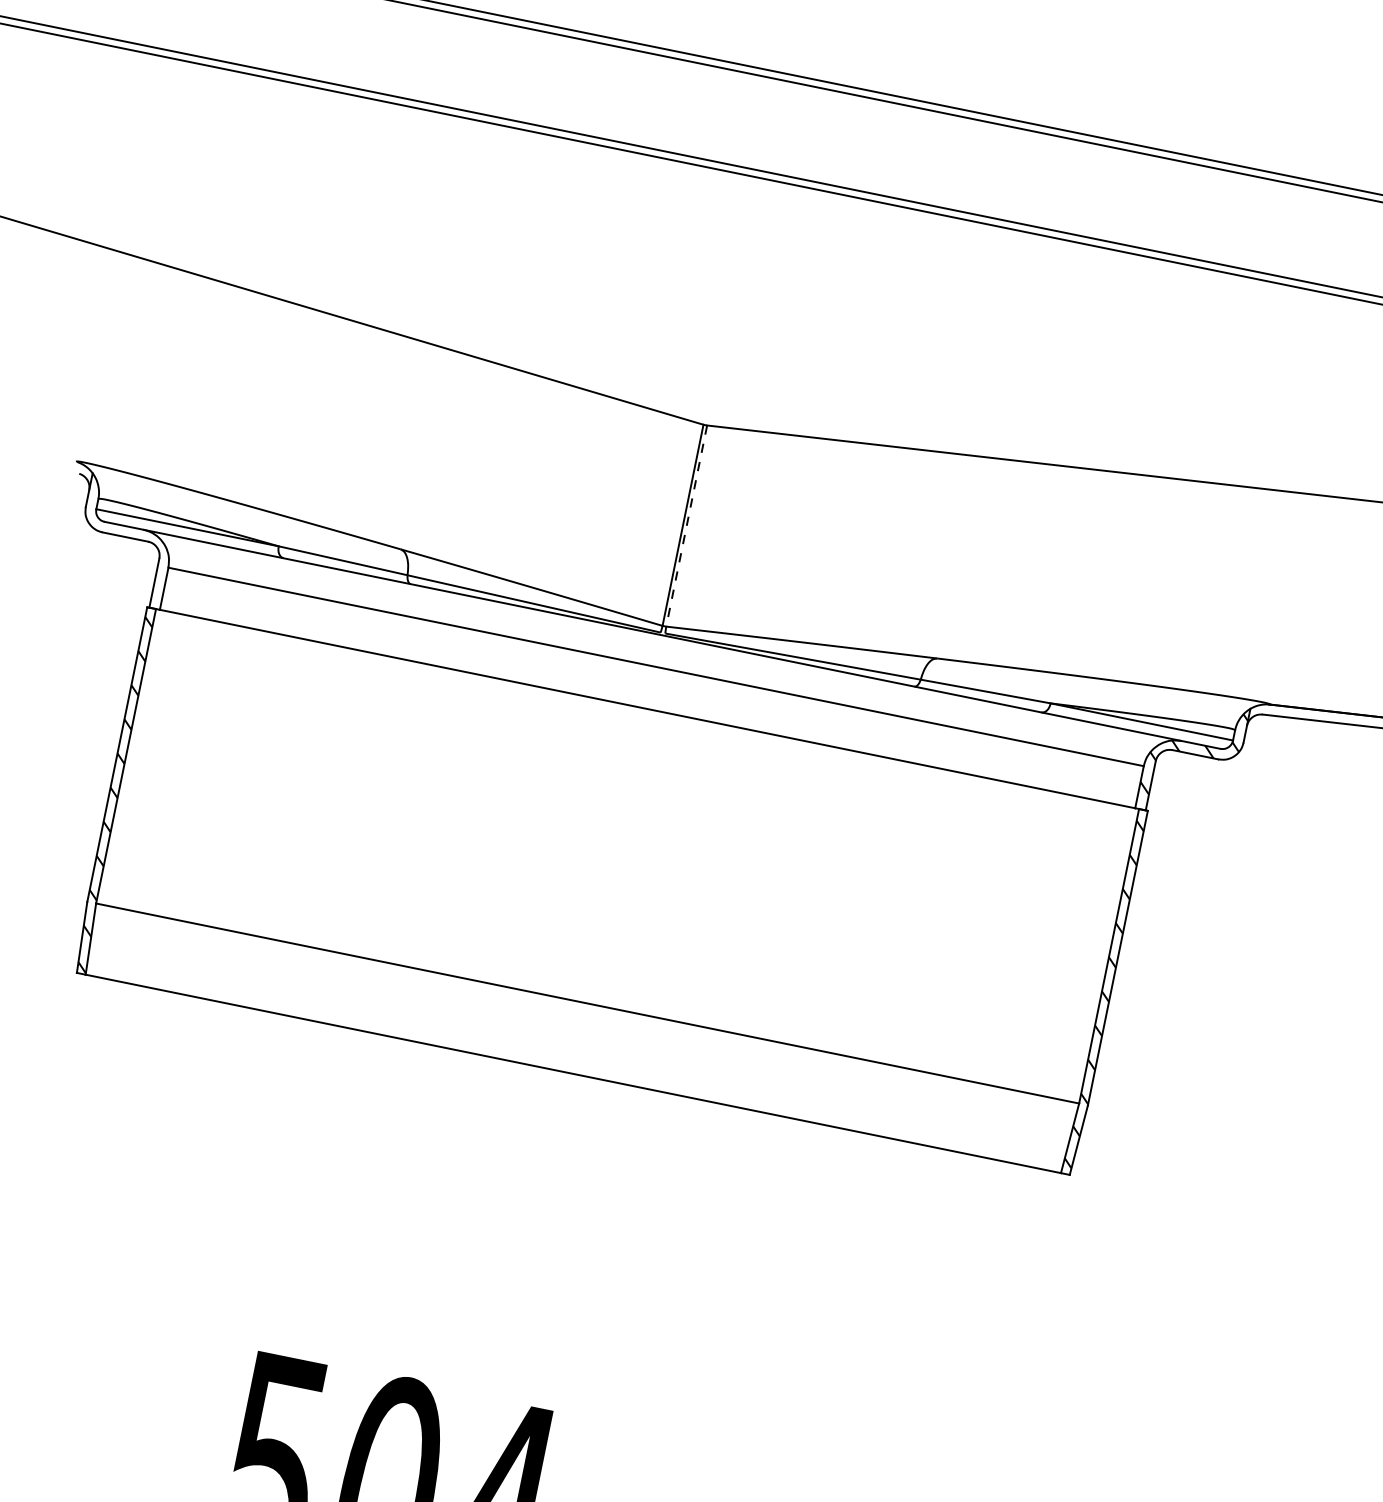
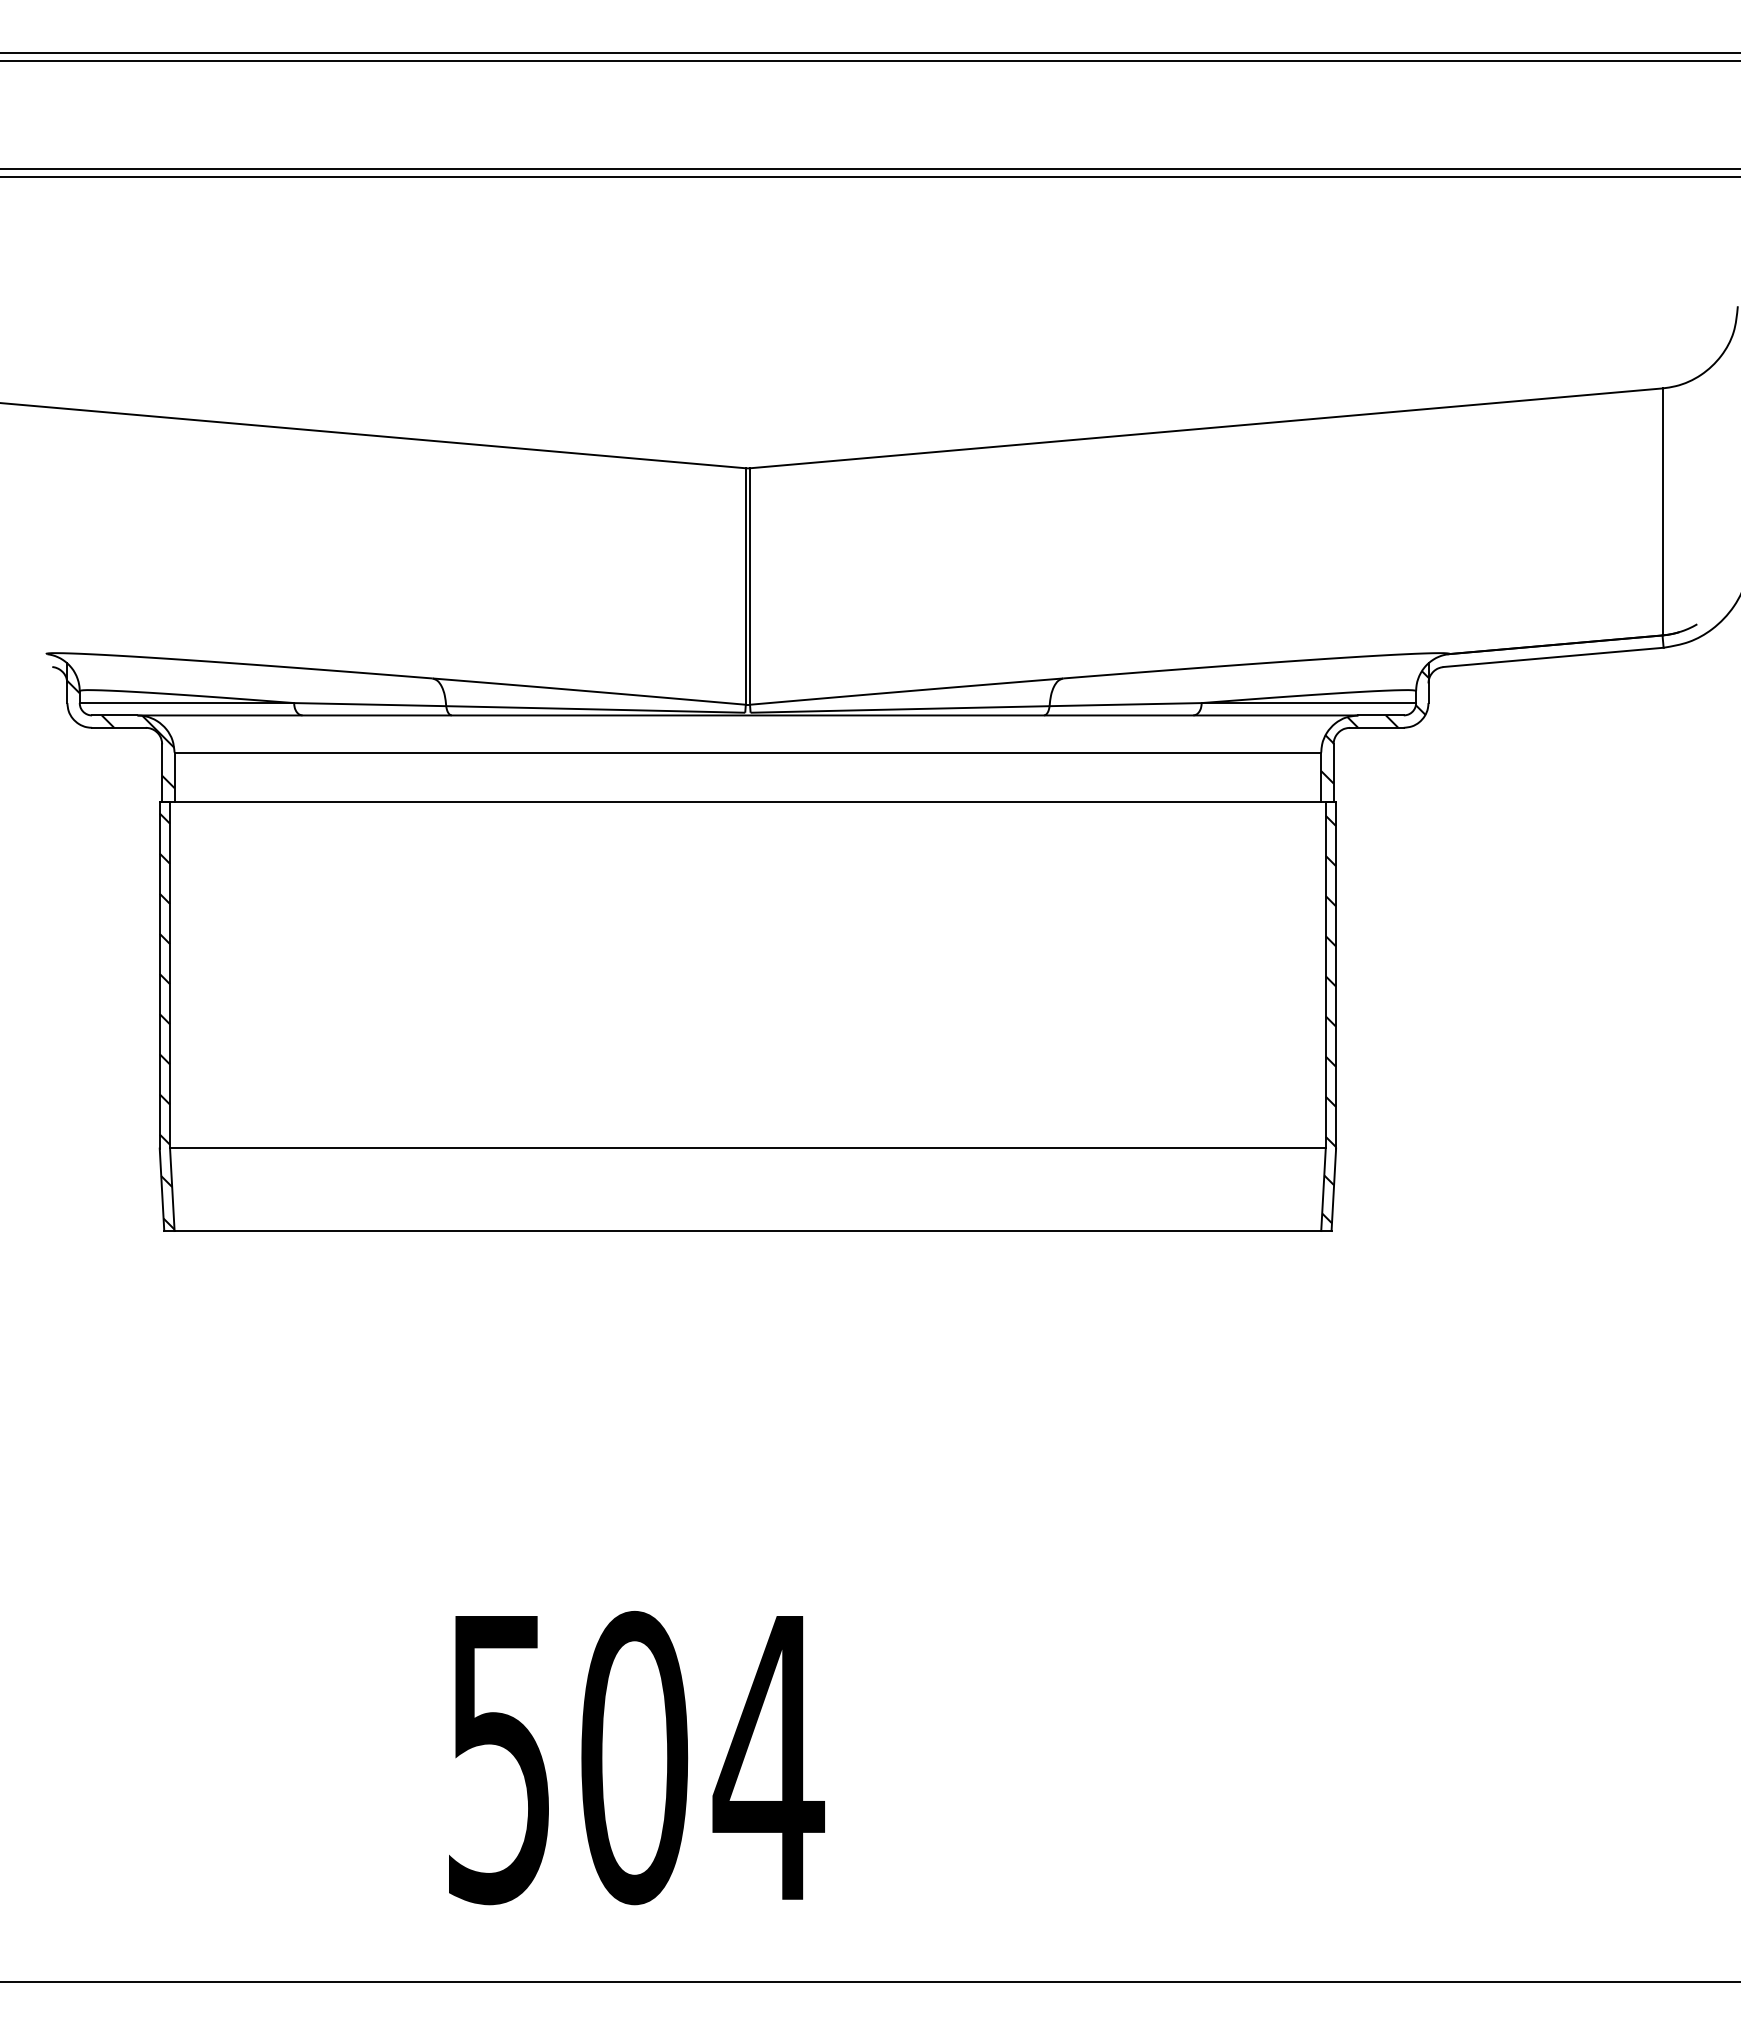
line: (686, 526) -> (750, 587), dashed -> solid
hatch: (125, 542) -> (120, 734), added

